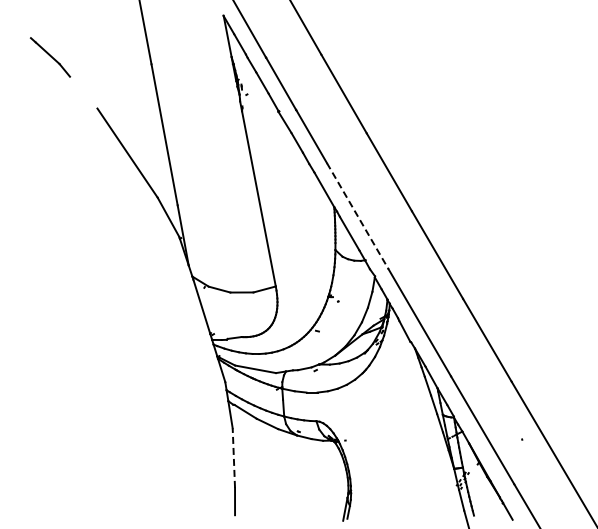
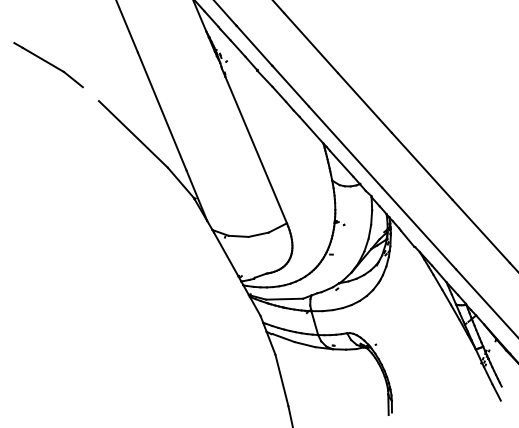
part: (50, 57) -> (48, 65), size x1.67
line: (358, 216) -> (346, 147), dashed -> solid
line: (233, 458) -> (281, 380), dashed -> solid

